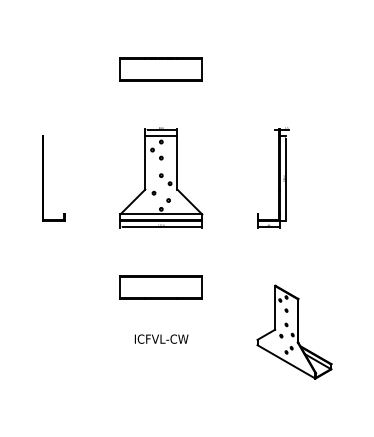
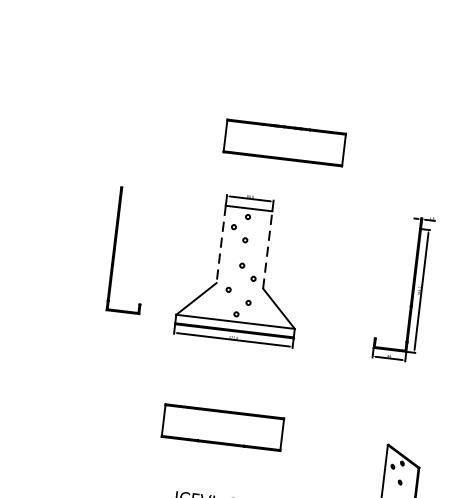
part: (160, 69) -> (283, 142), moved
line: (145, 162) -> (221, 243), solid -> dashed
line: (177, 162) -> (267, 249), solid -> dashed
part: (43, 178) -> (115, 248), moved

